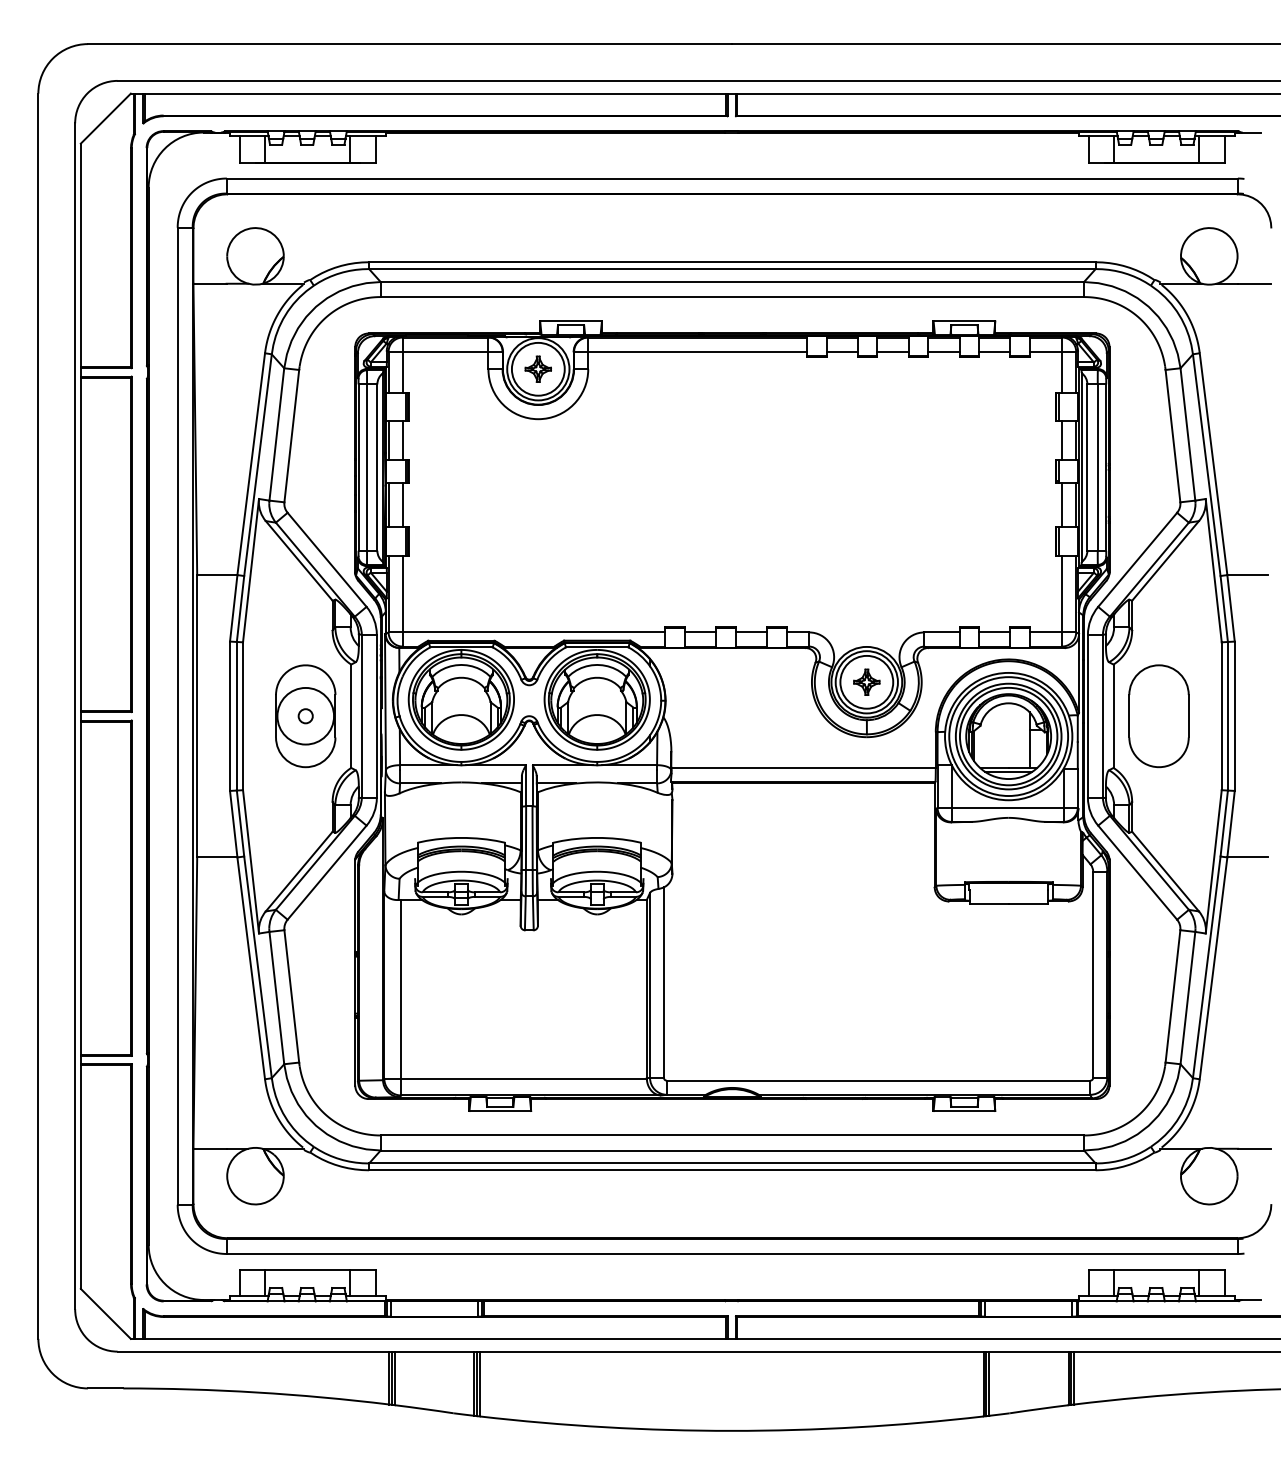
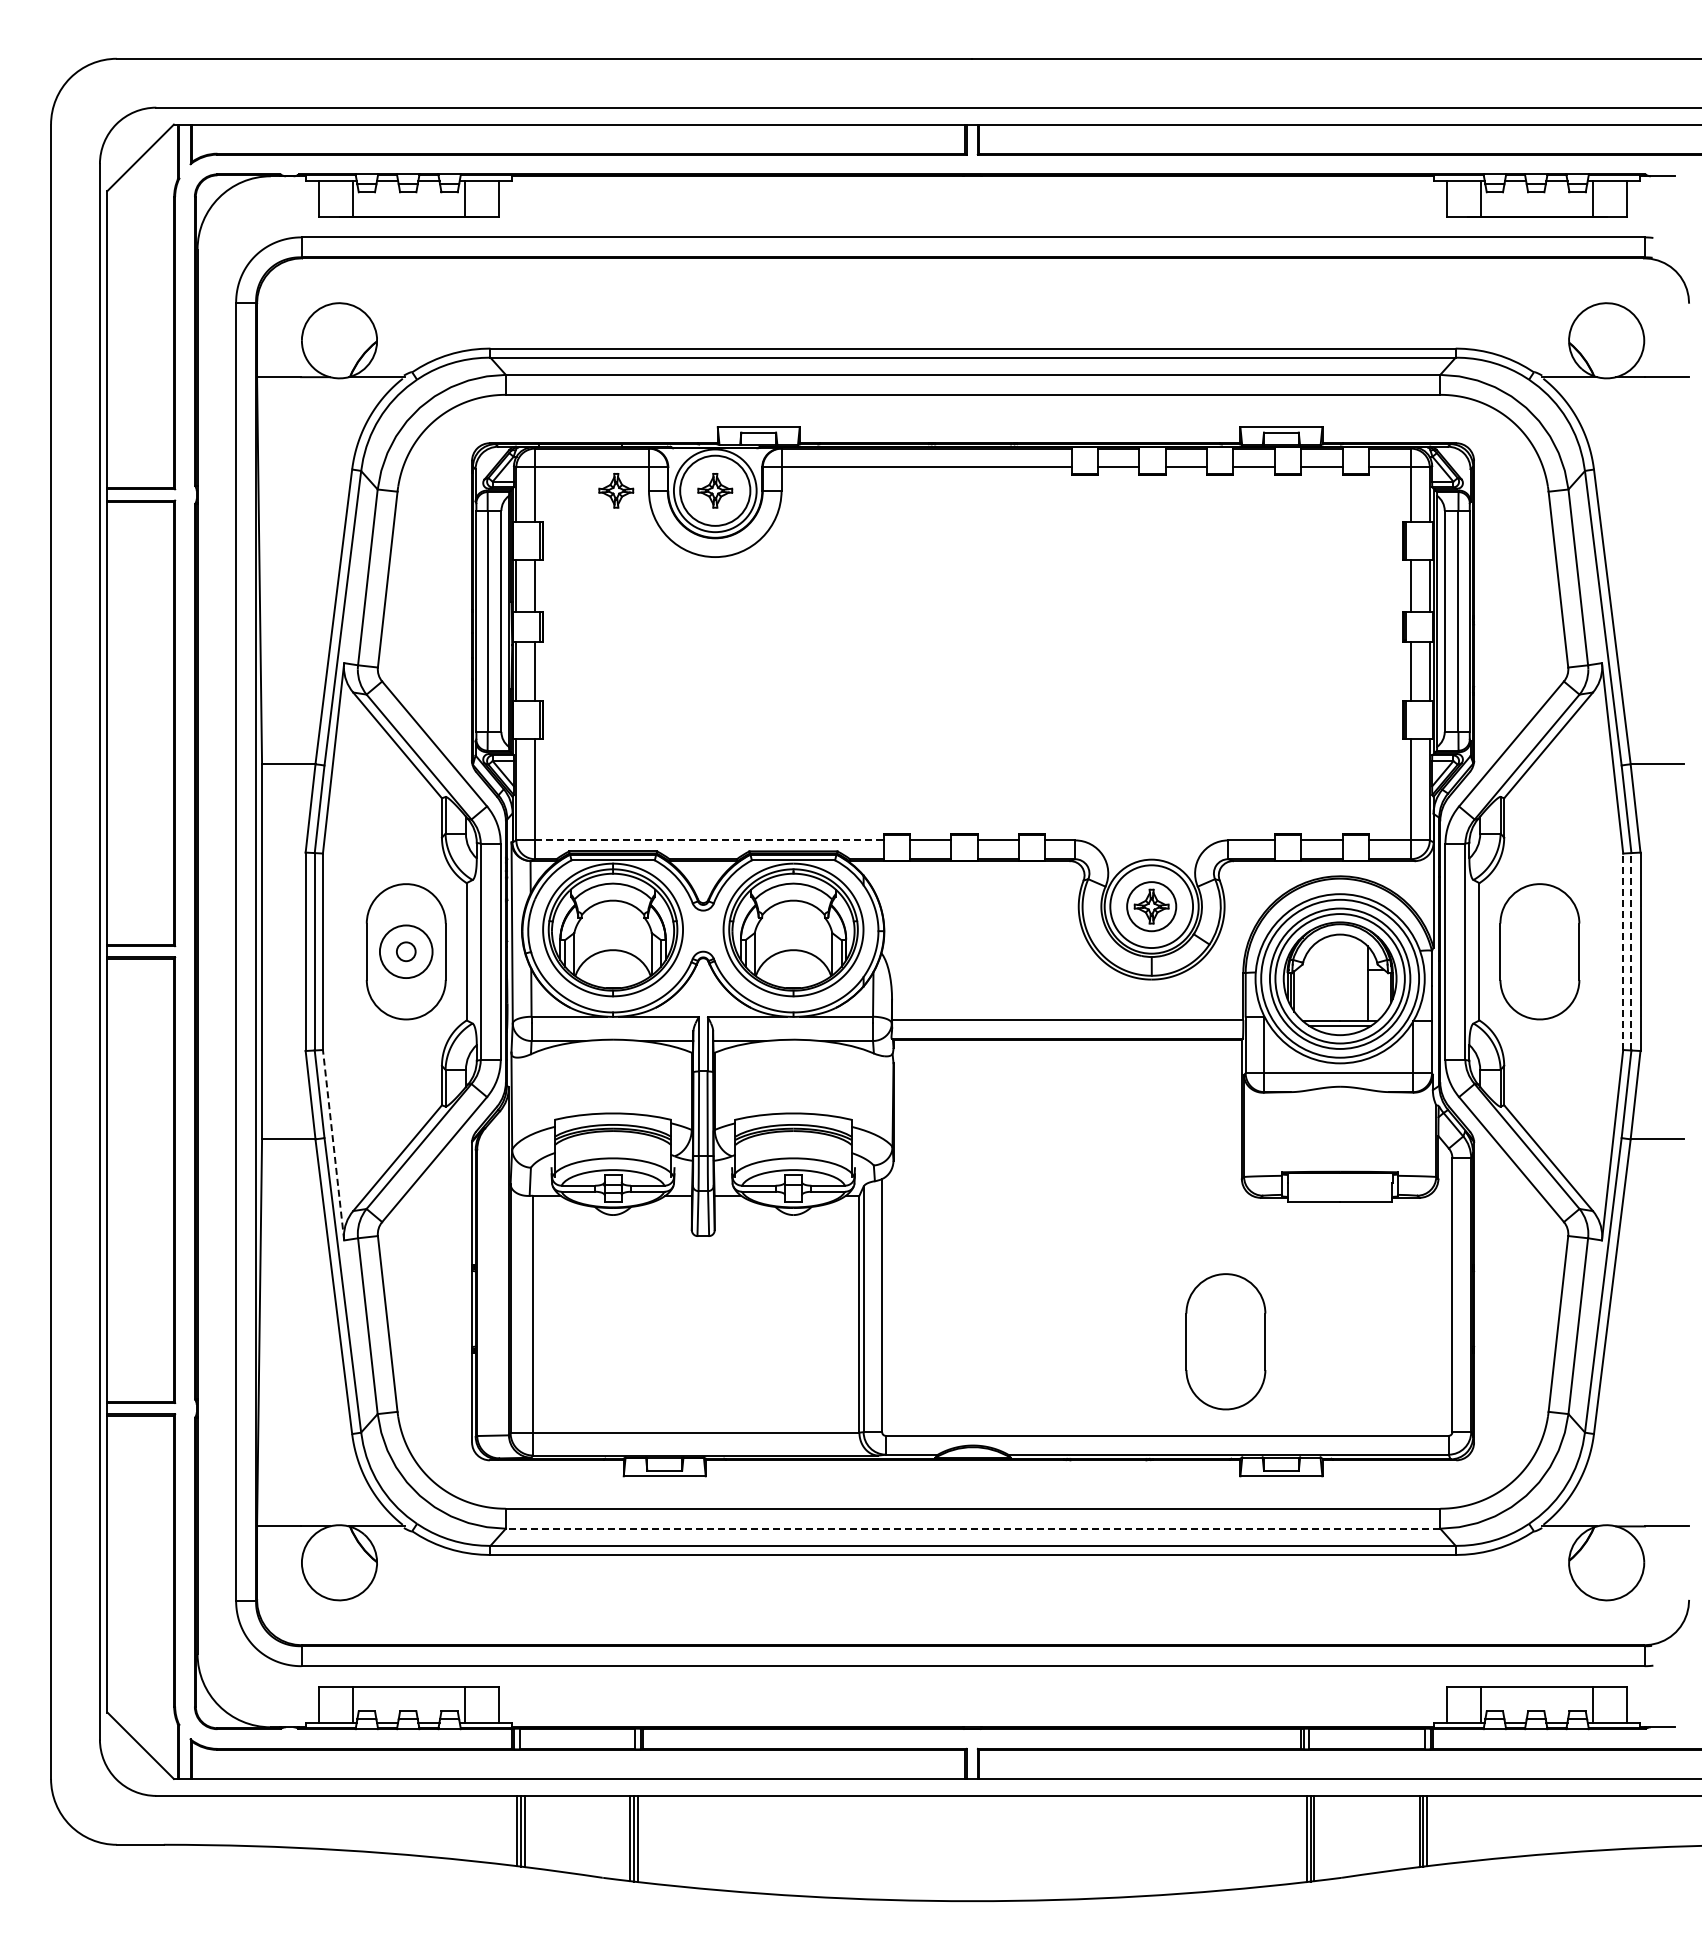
part: (463, 369) -> (616, 490), added
line: (533, 632) -> (709, 840), solid -> dashed
circle: (866, 682) -> (1151, 906), size x0.7
circle: (305, 716) -> (405, 951), size x0.7
line: (1221, 716) -> (1623, 951), solid -> dashed
line: (1227, 716) -> (1631, 951), solid -> dashed
line: (250, 862) -> (333, 1145), solid -> dashed
part: (922, 1009) -> (1225, 1341), added
line: (731, 1150) -> (972, 1528), solid -> dashed

